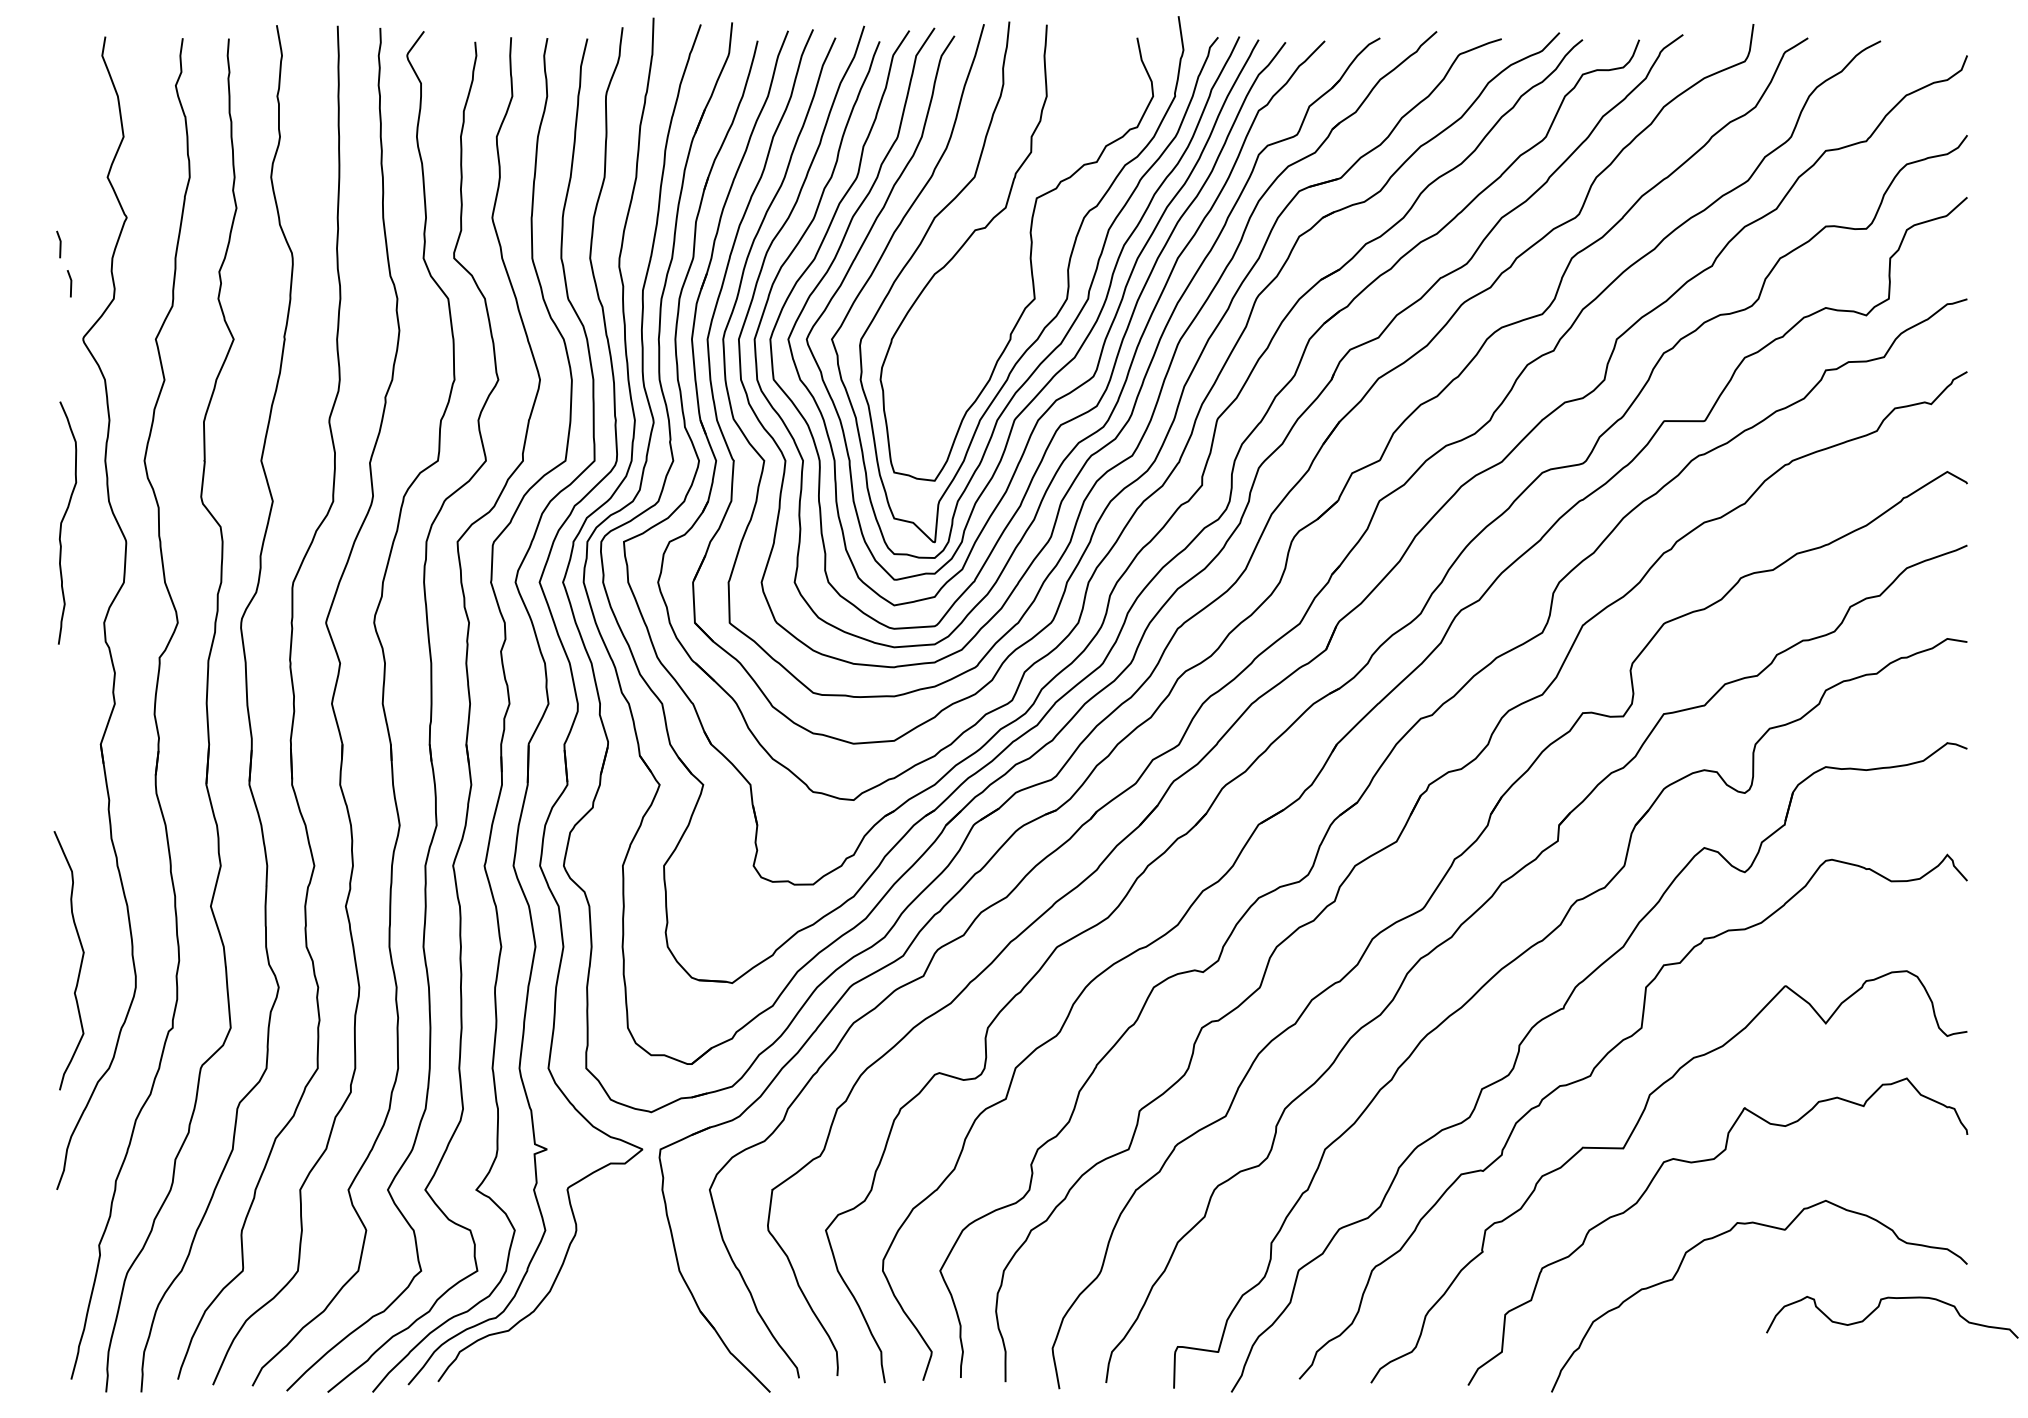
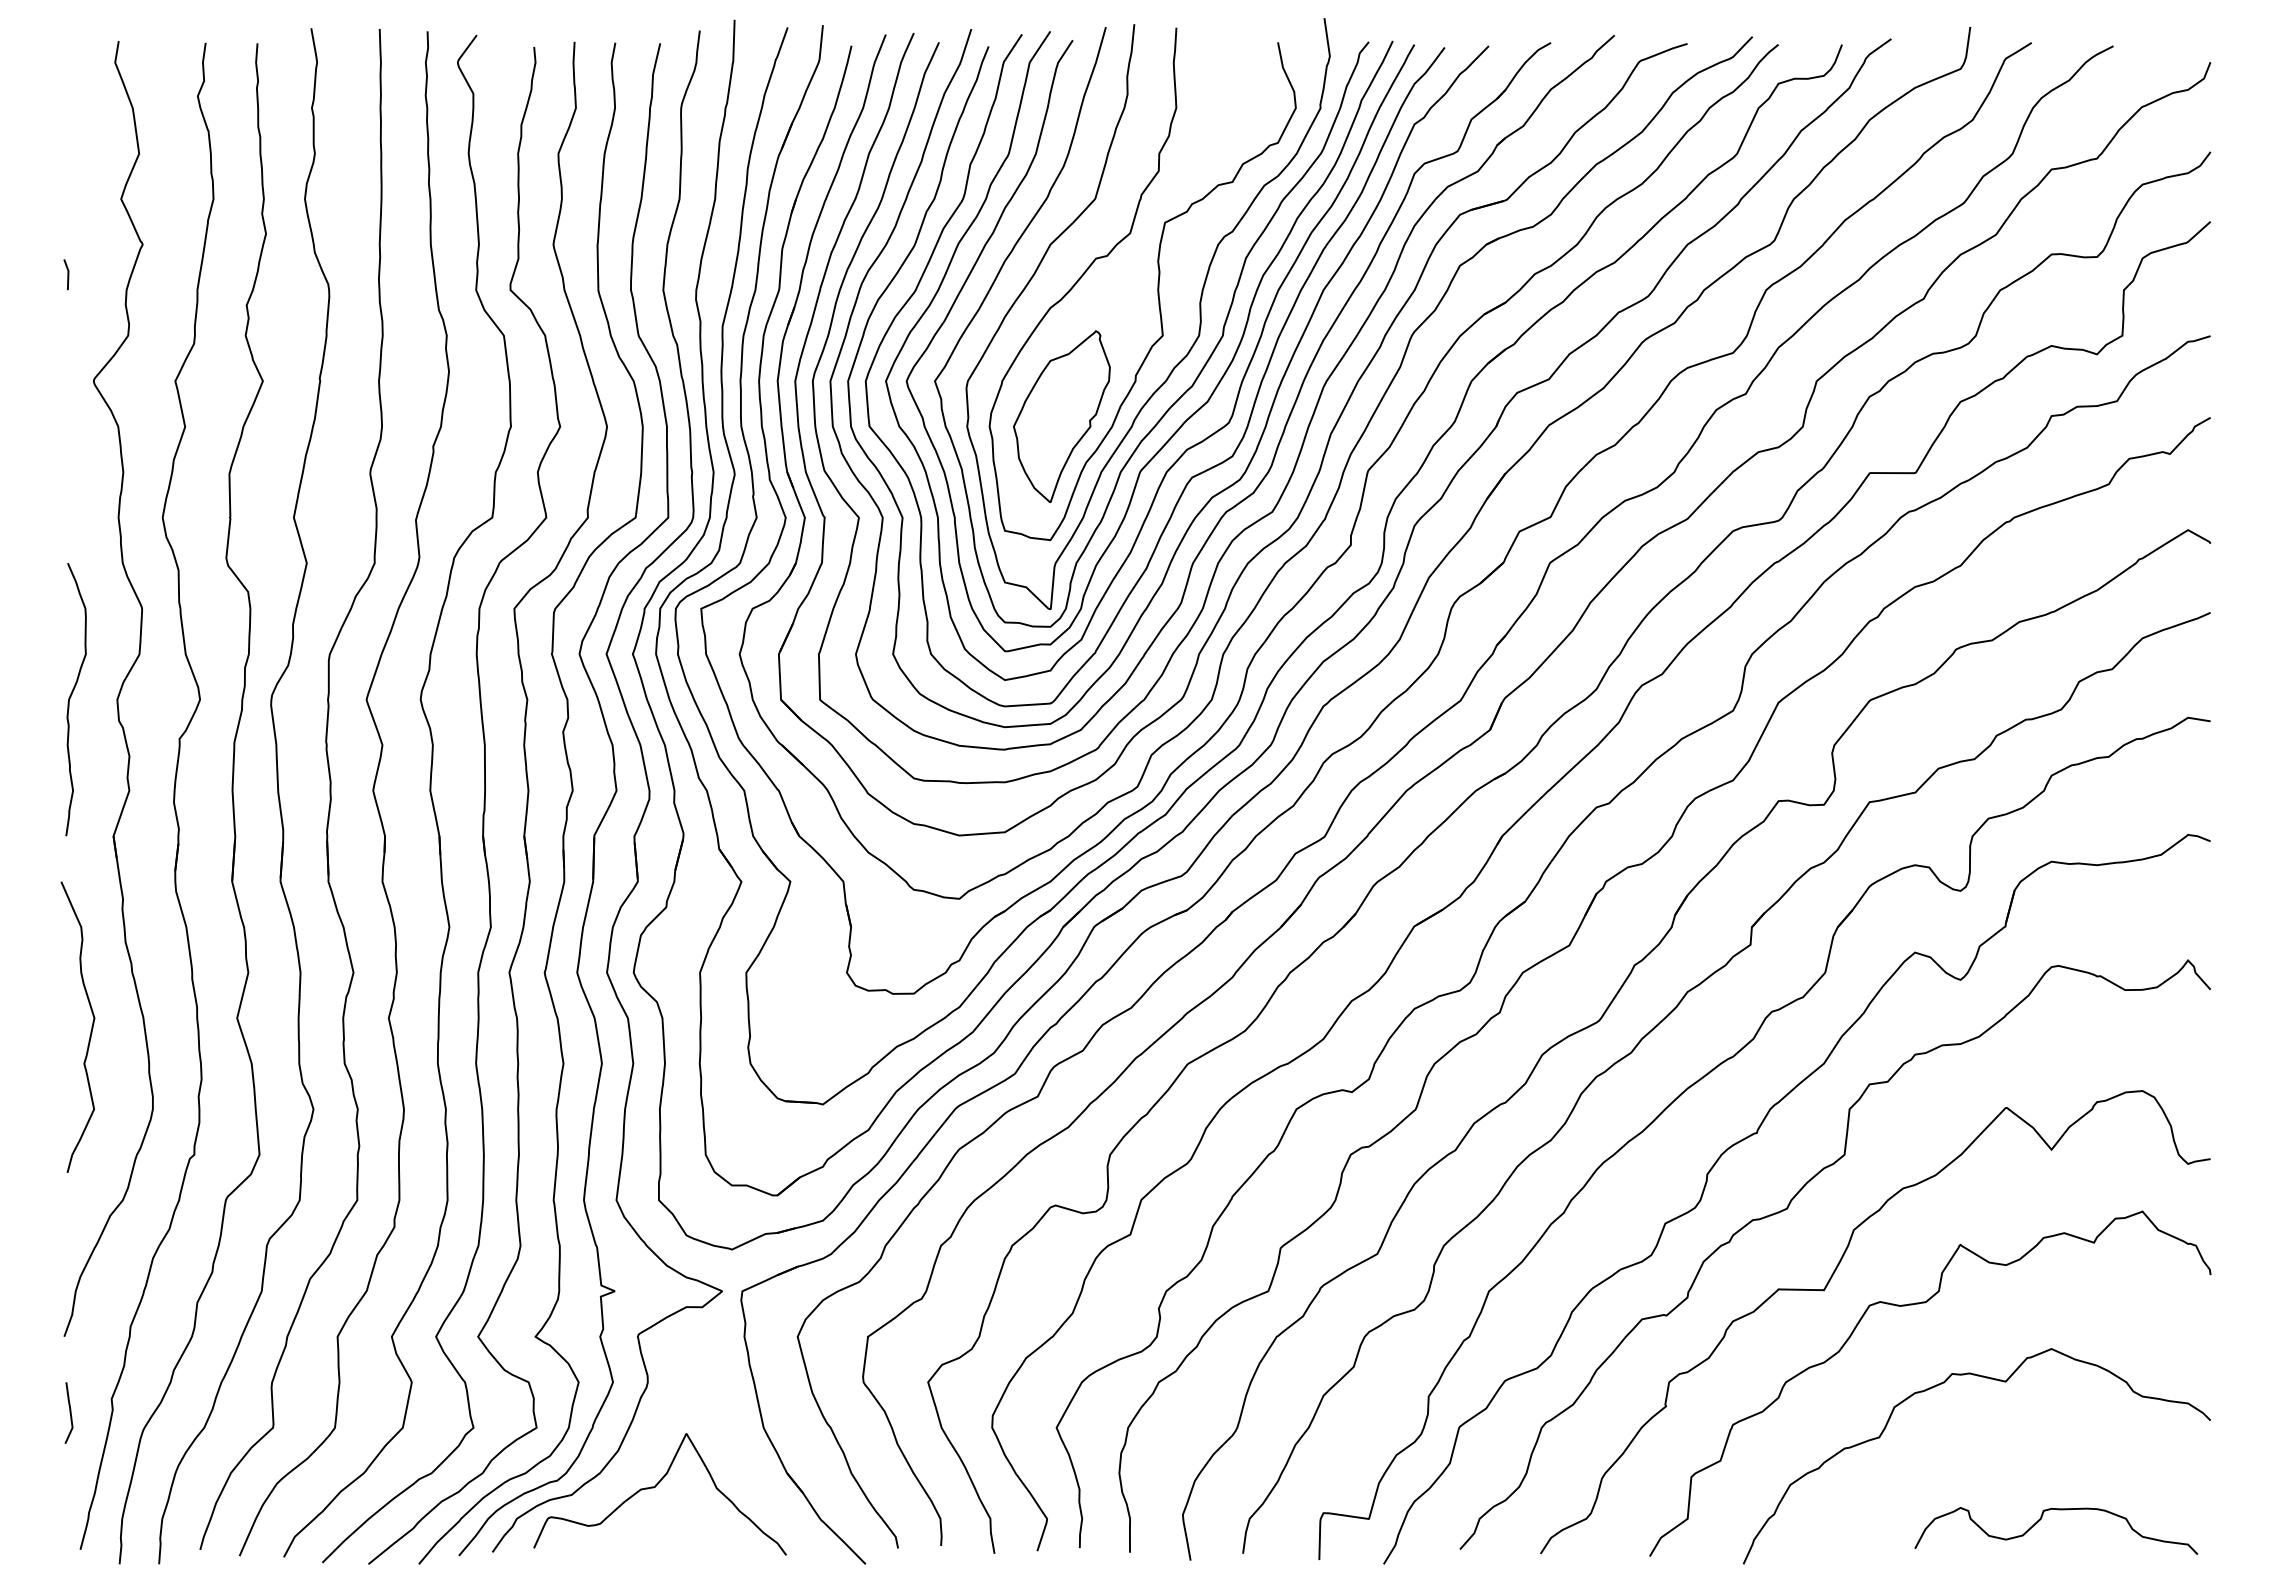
line: (70, 283) -> (79, 318), removed
part: (944, 370) -> (1061, 416), added
curve: (63, 520) -> (71, 696), moved
curve: (80, 964) -> (90, 1031), moved
line: (61, 1257) -> (69, 1412), added
curve: (1879, 1307) -> (2041, 1519), moved
curve: (583, 1324) -> (655, 1487), added

